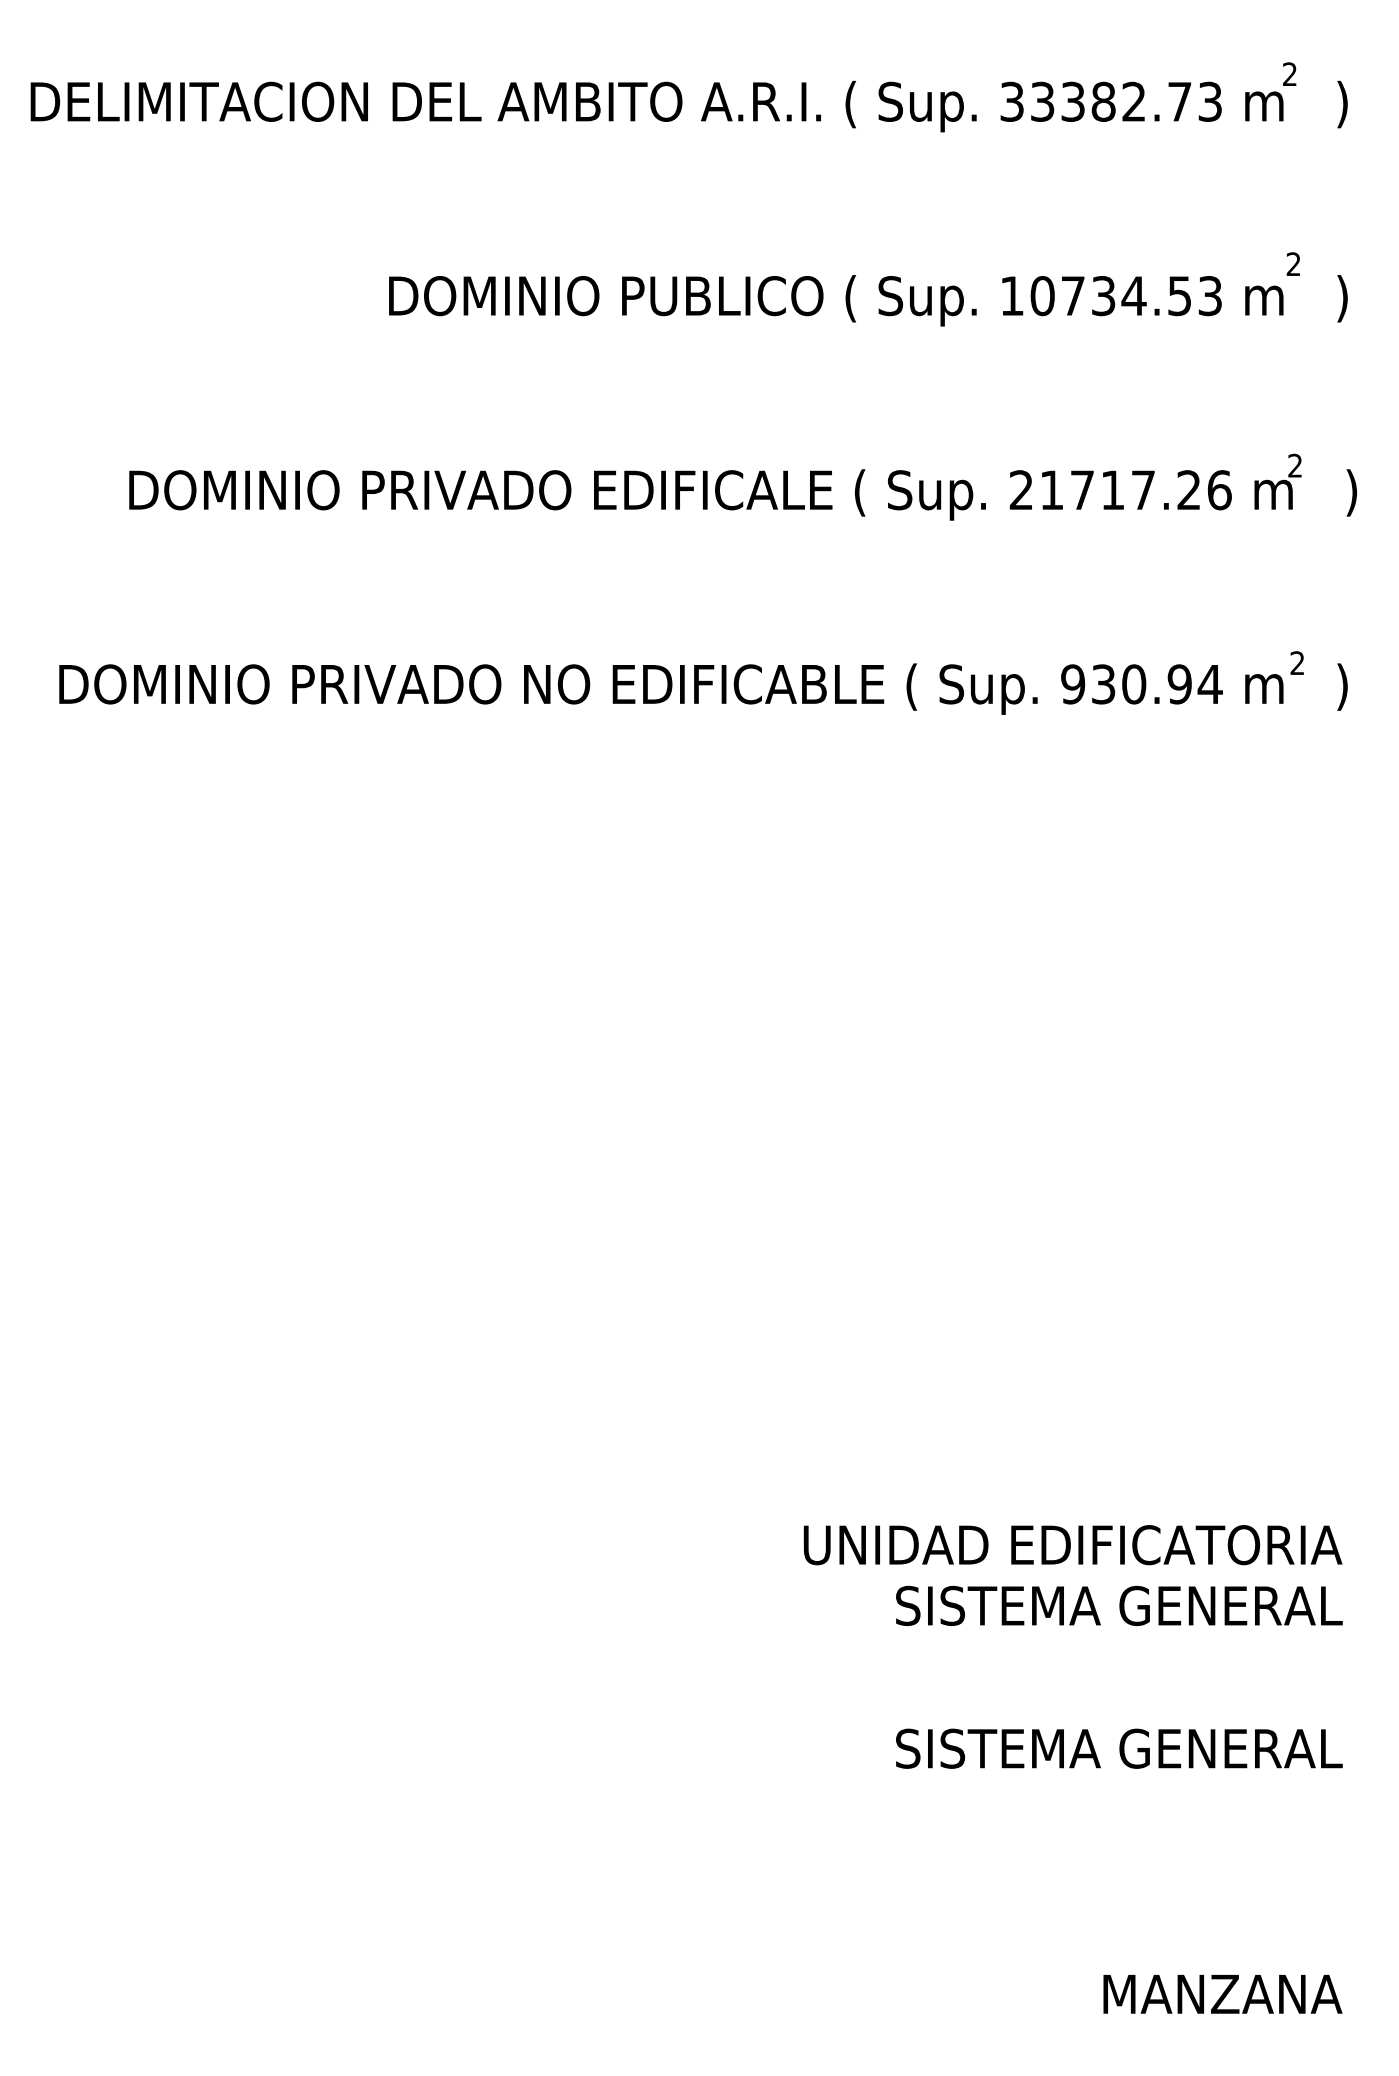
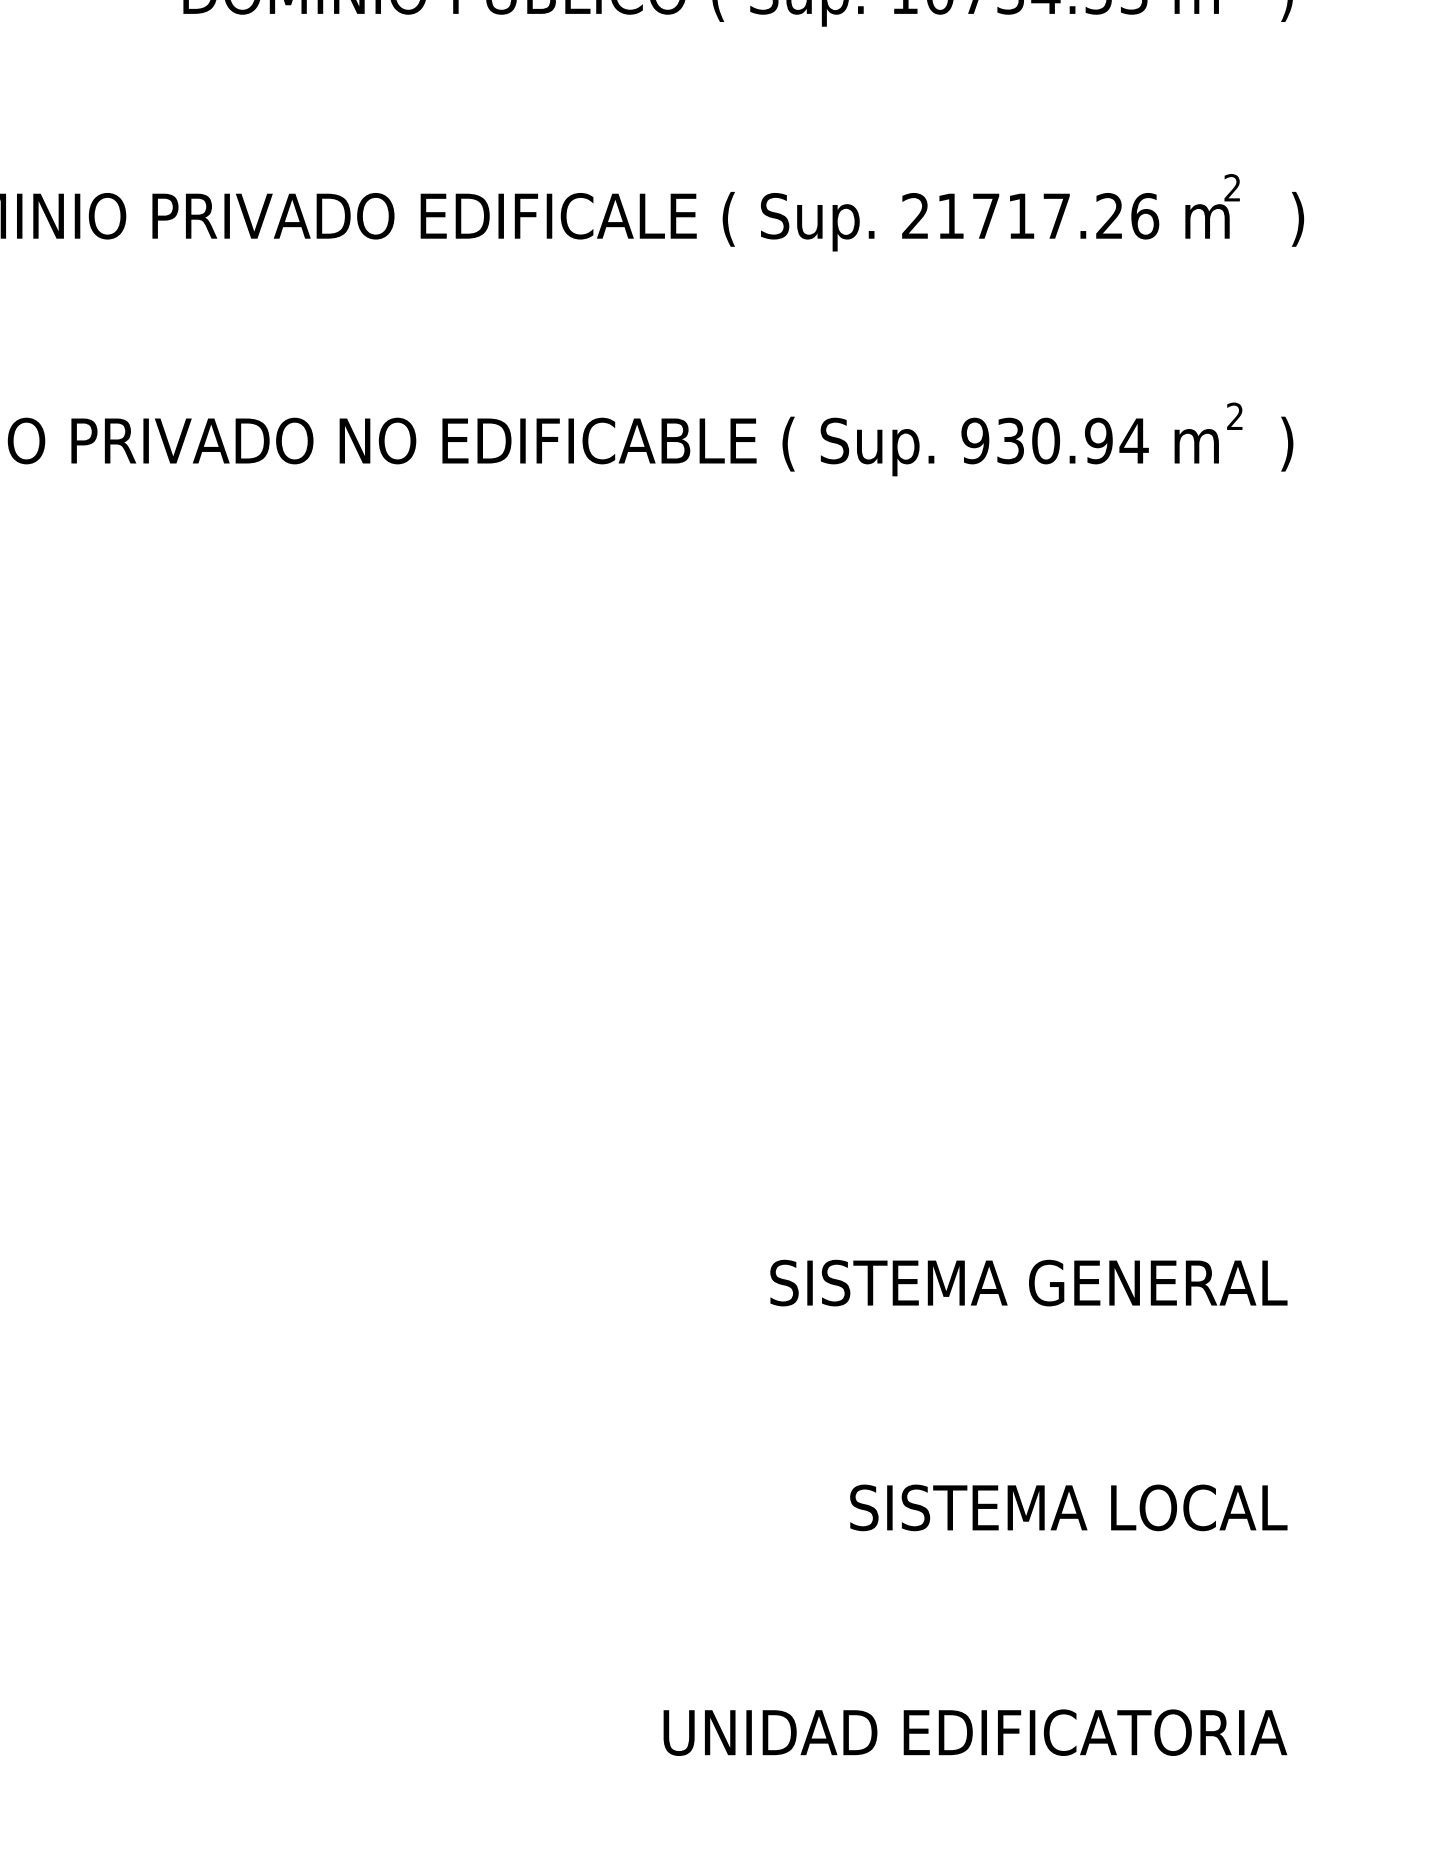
text: (1072, 1545) -> (974, 1733), moved
text: (1088, 1605) -> (993, 1507), SISTEMA GENERAL -> SISTEMA LOCAL
text: (1119, 1748) -> (1029, 1282), moved

